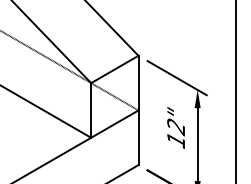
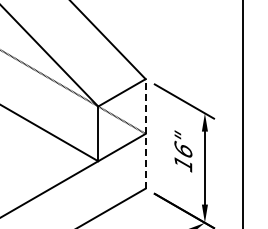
line: (138, 110) -> (145, 133), solid -> dashed
text: (176, 126) -> (183, 149), 12" -> 16"

